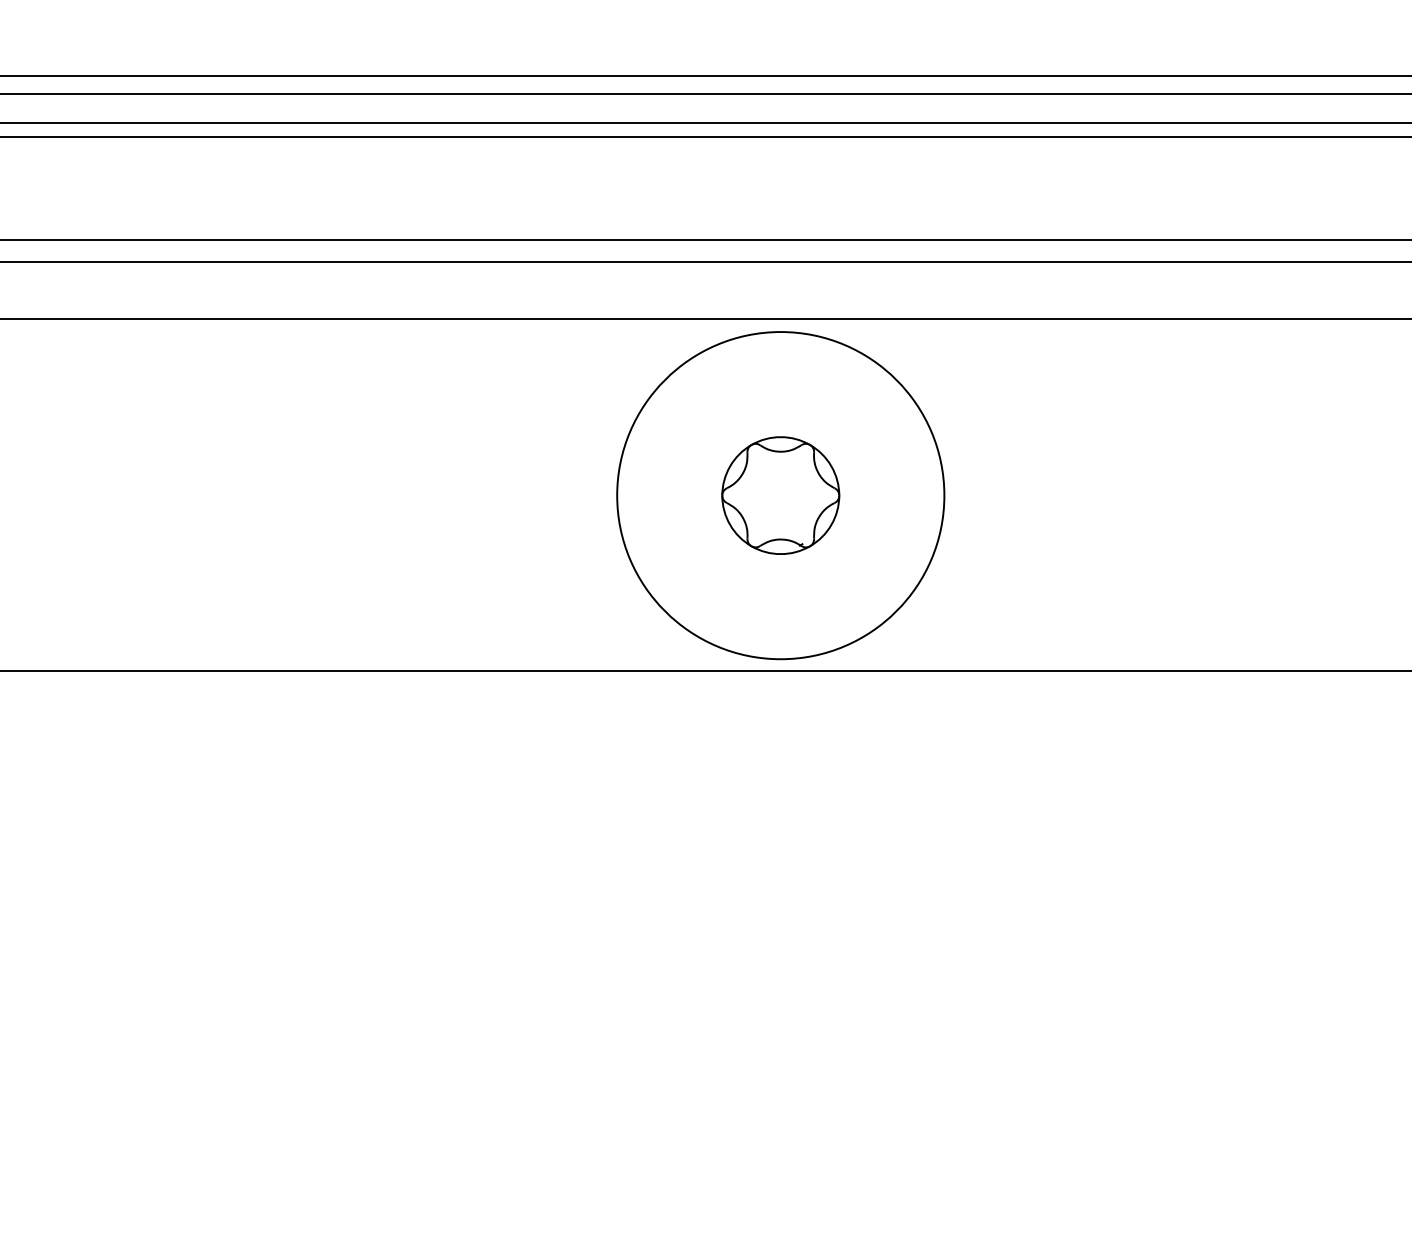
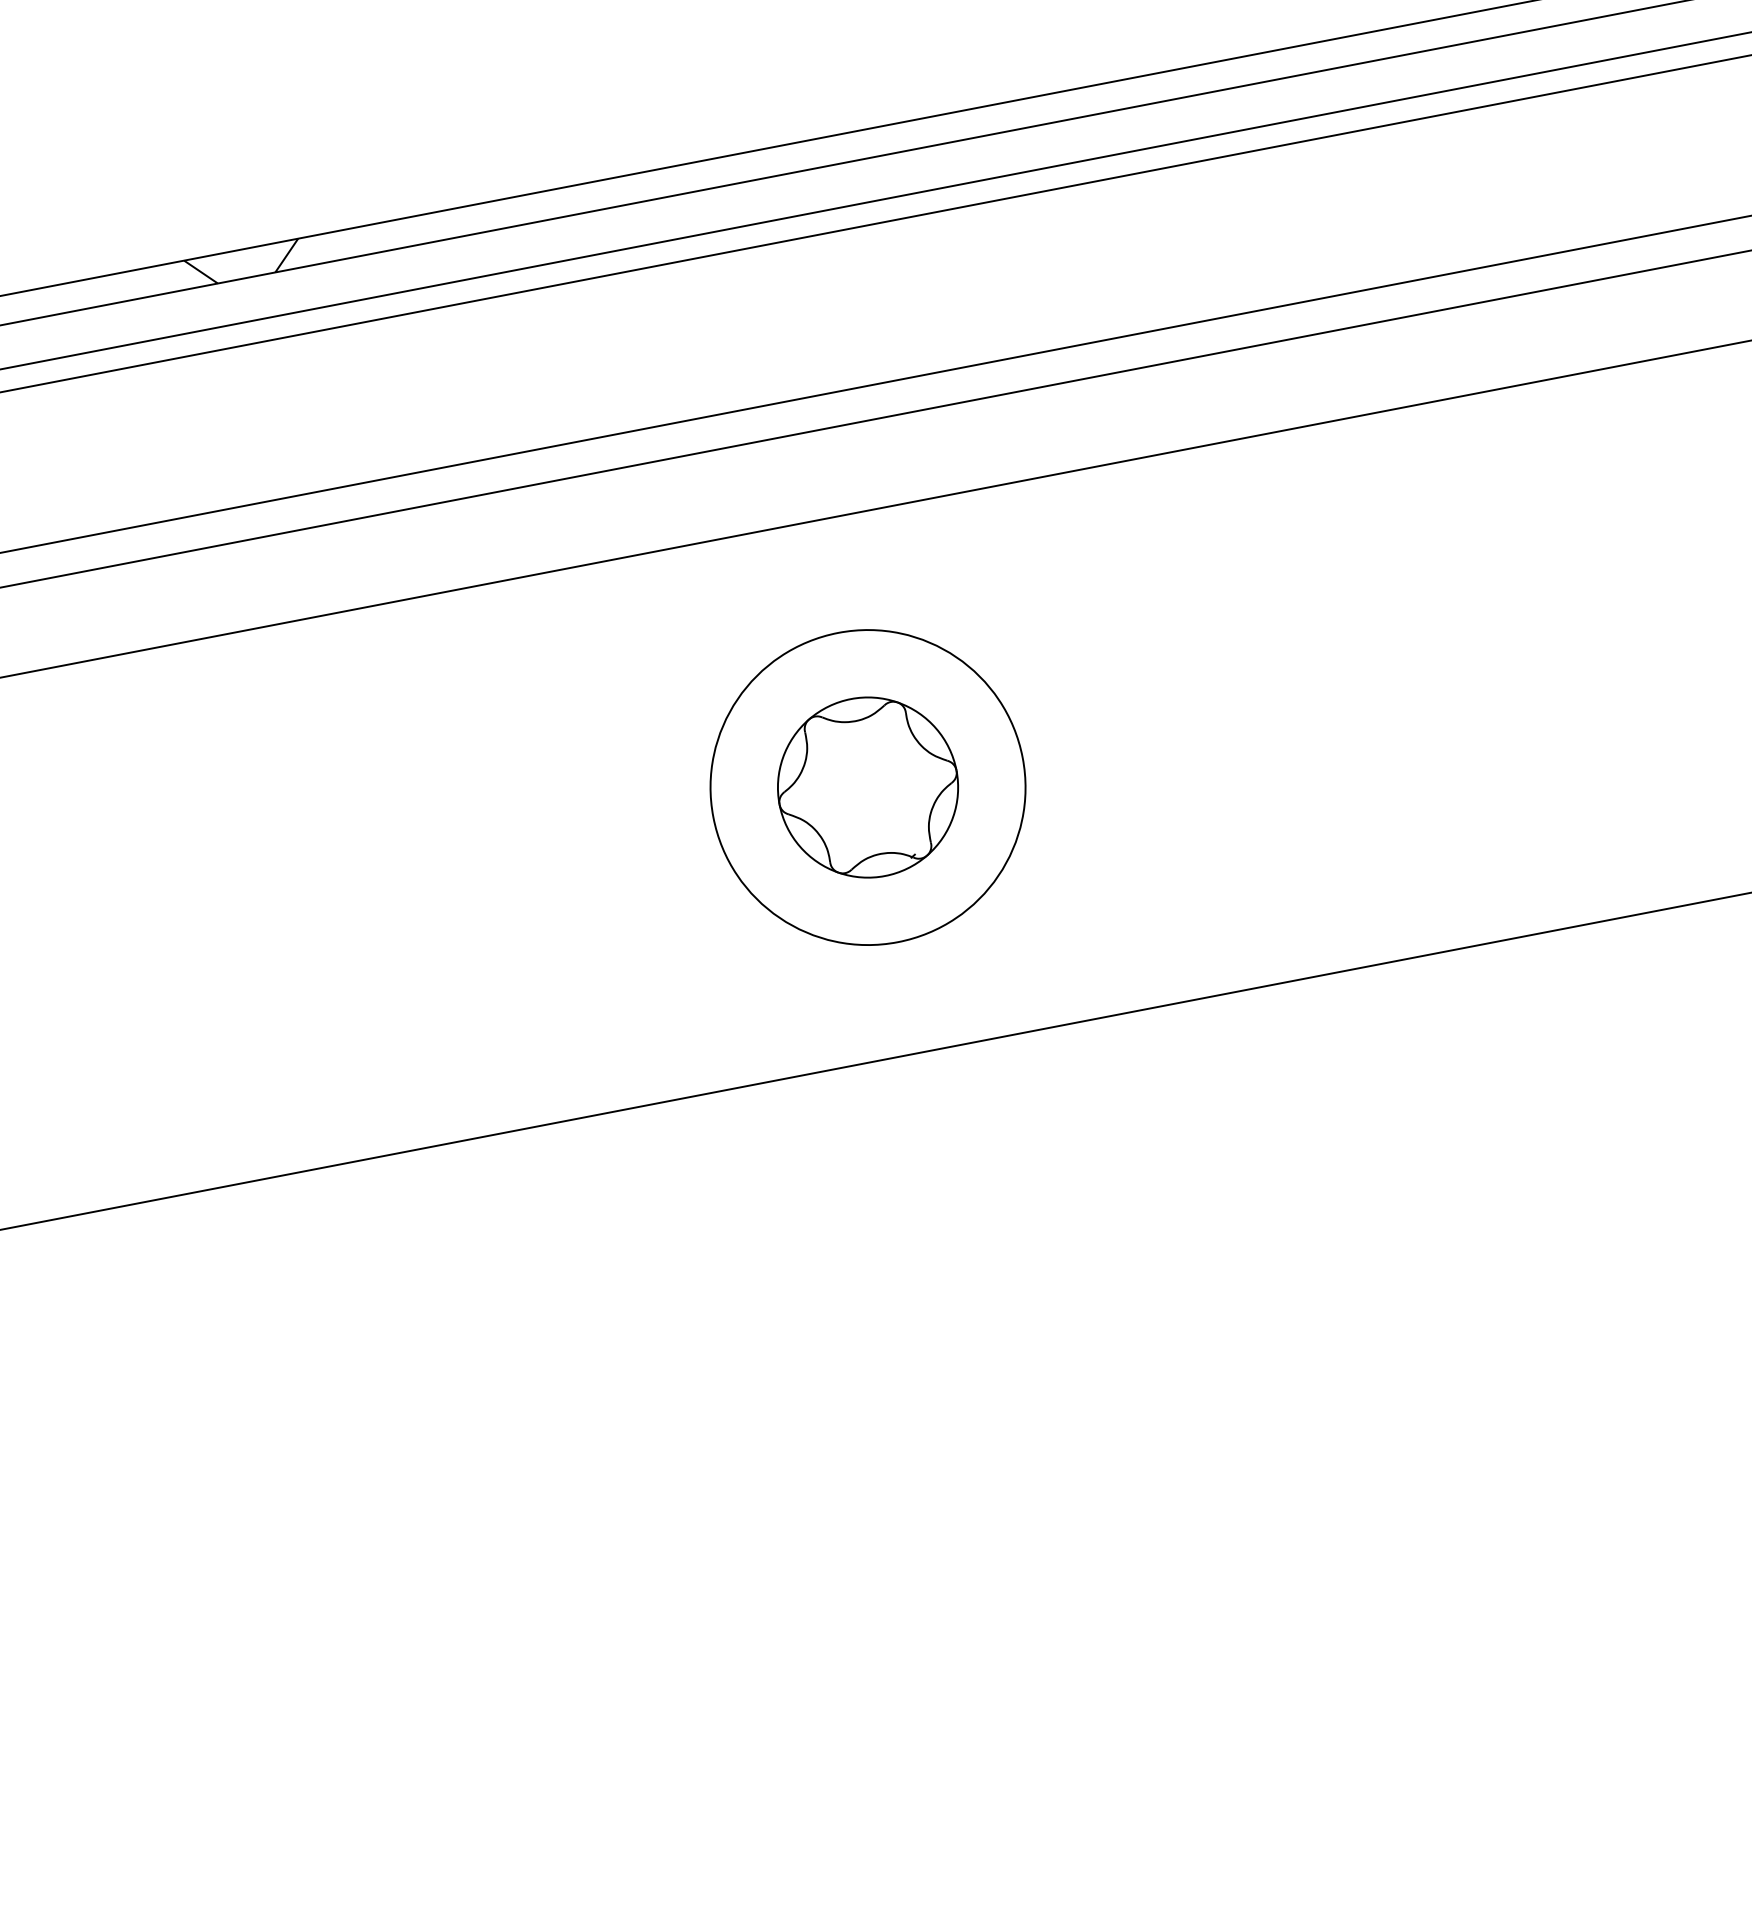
hatch: (446, 84) -> (242, 263), added
circle: (780, 495) -> (867, 787), size x0.62

